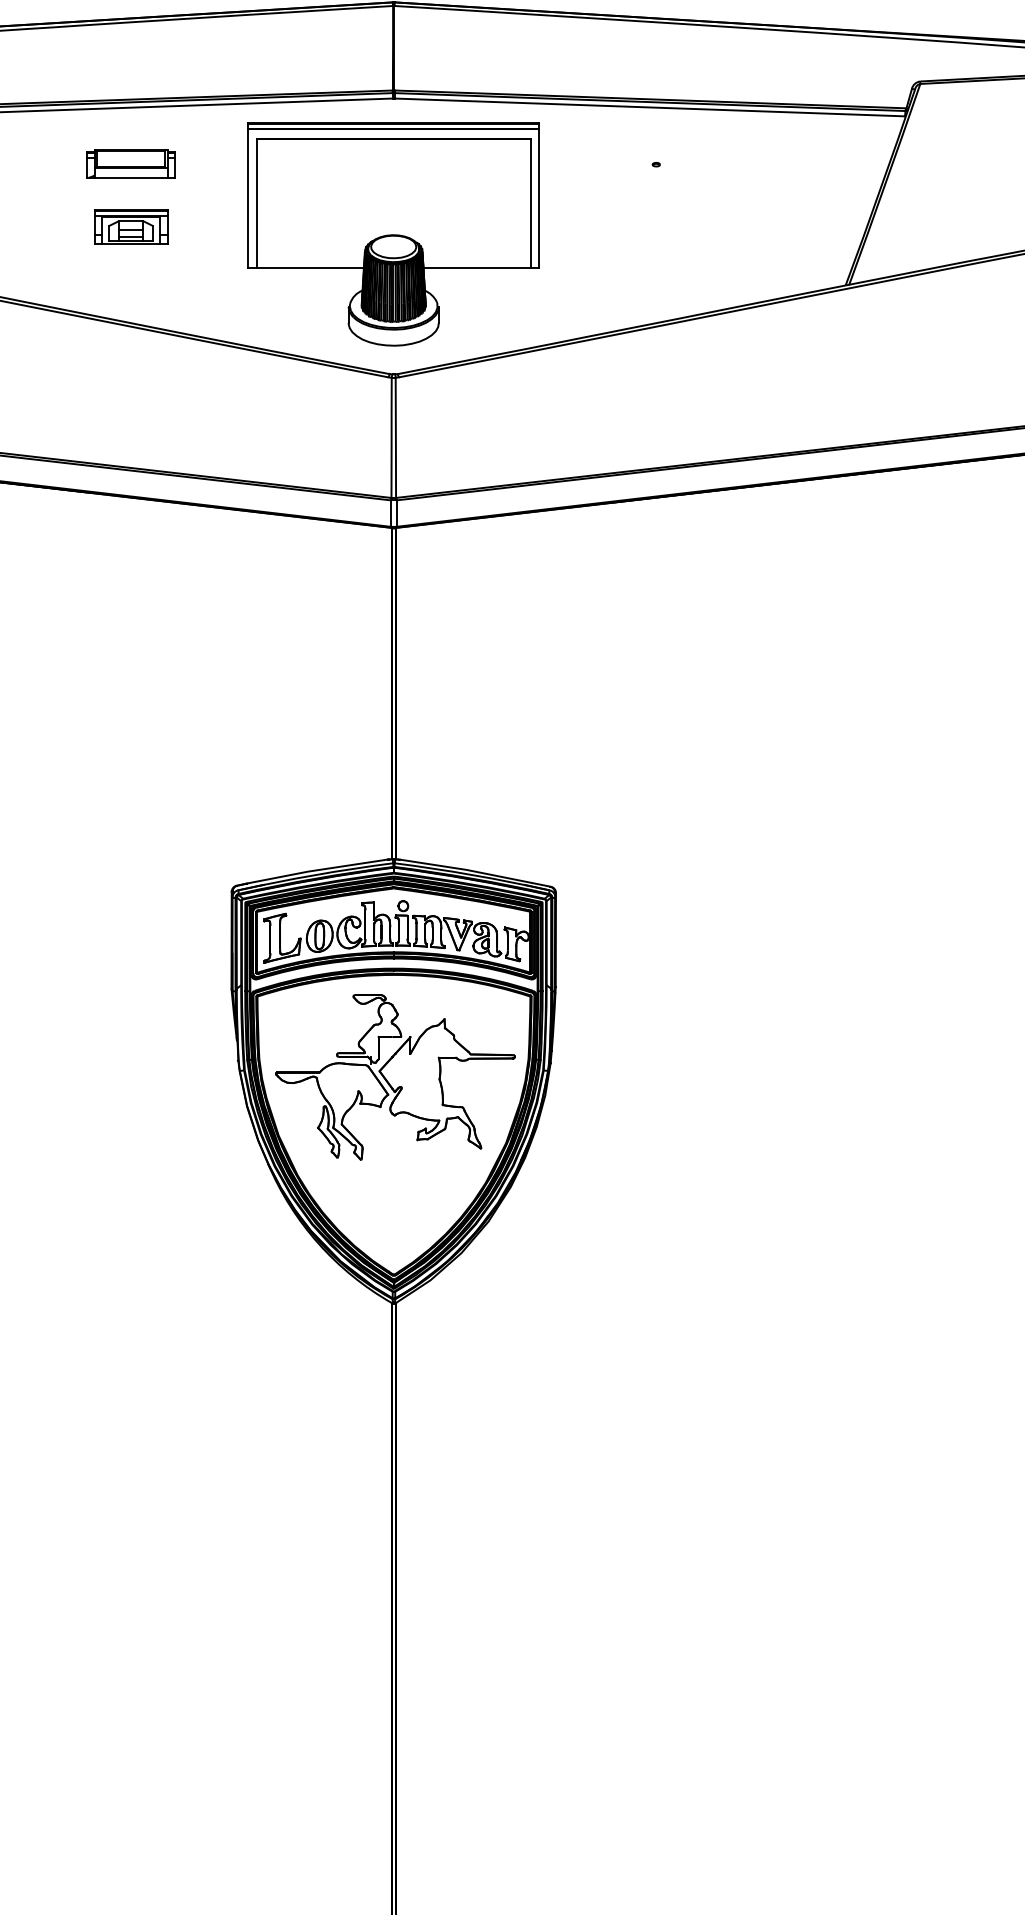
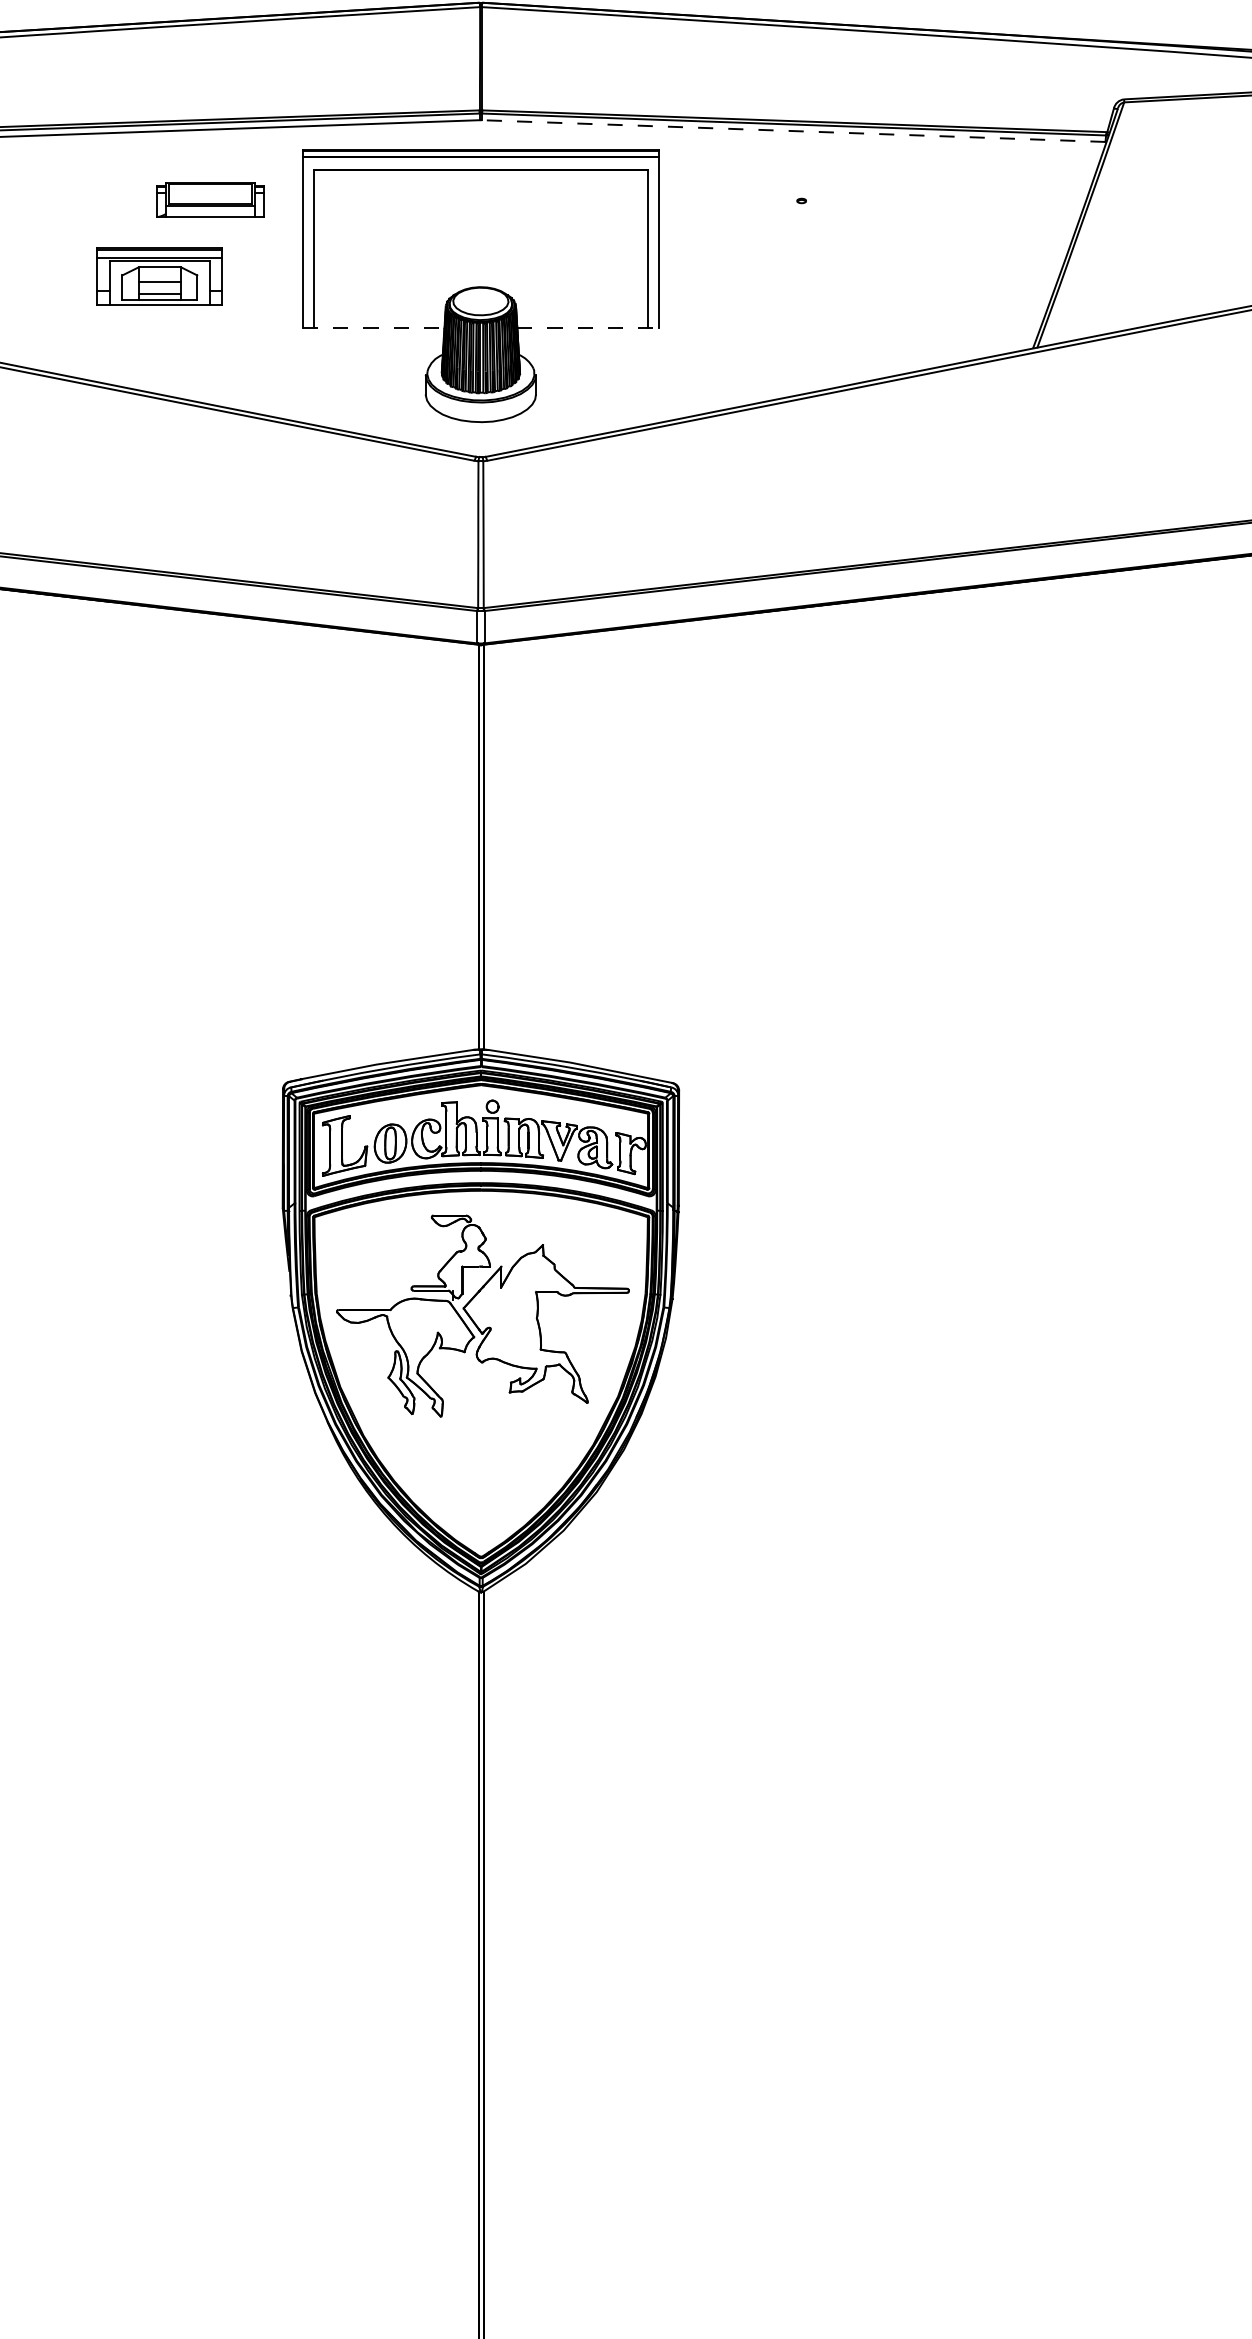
line: (649, 107) -> (793, 131), solid -> dashed
part: (130, 163) -> (209, 199), moved
part: (131, 226) -> (160, 276), size x1.4
line: (306, 268) -> (374, 327), solid -> dashed
line: (481, 268) -> (588, 327), solid -> dashed

